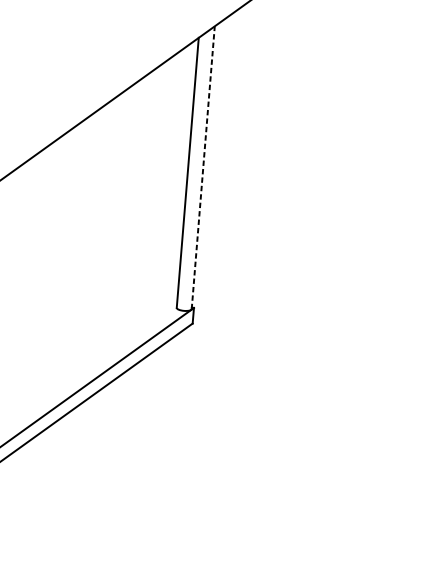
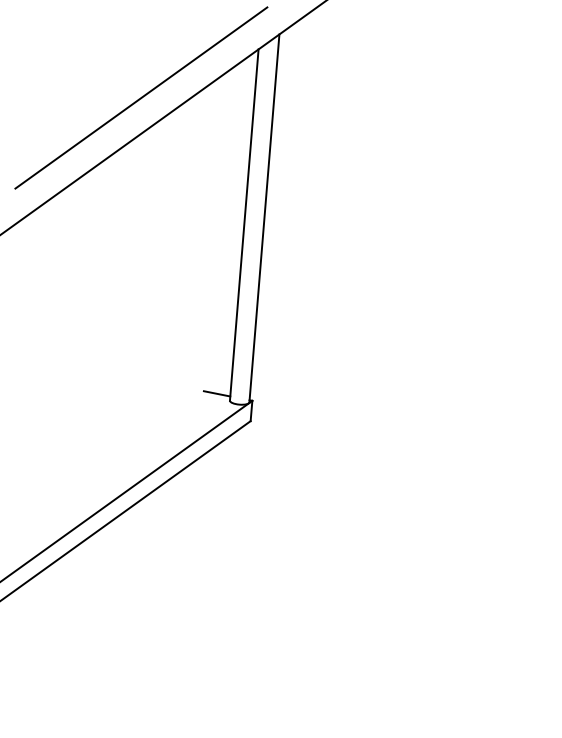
line: (108, 74) -> (141, 97), added
line: (203, 167) -> (264, 218), dashed -> solid
line: (166, 302) -> (216, 393), added

